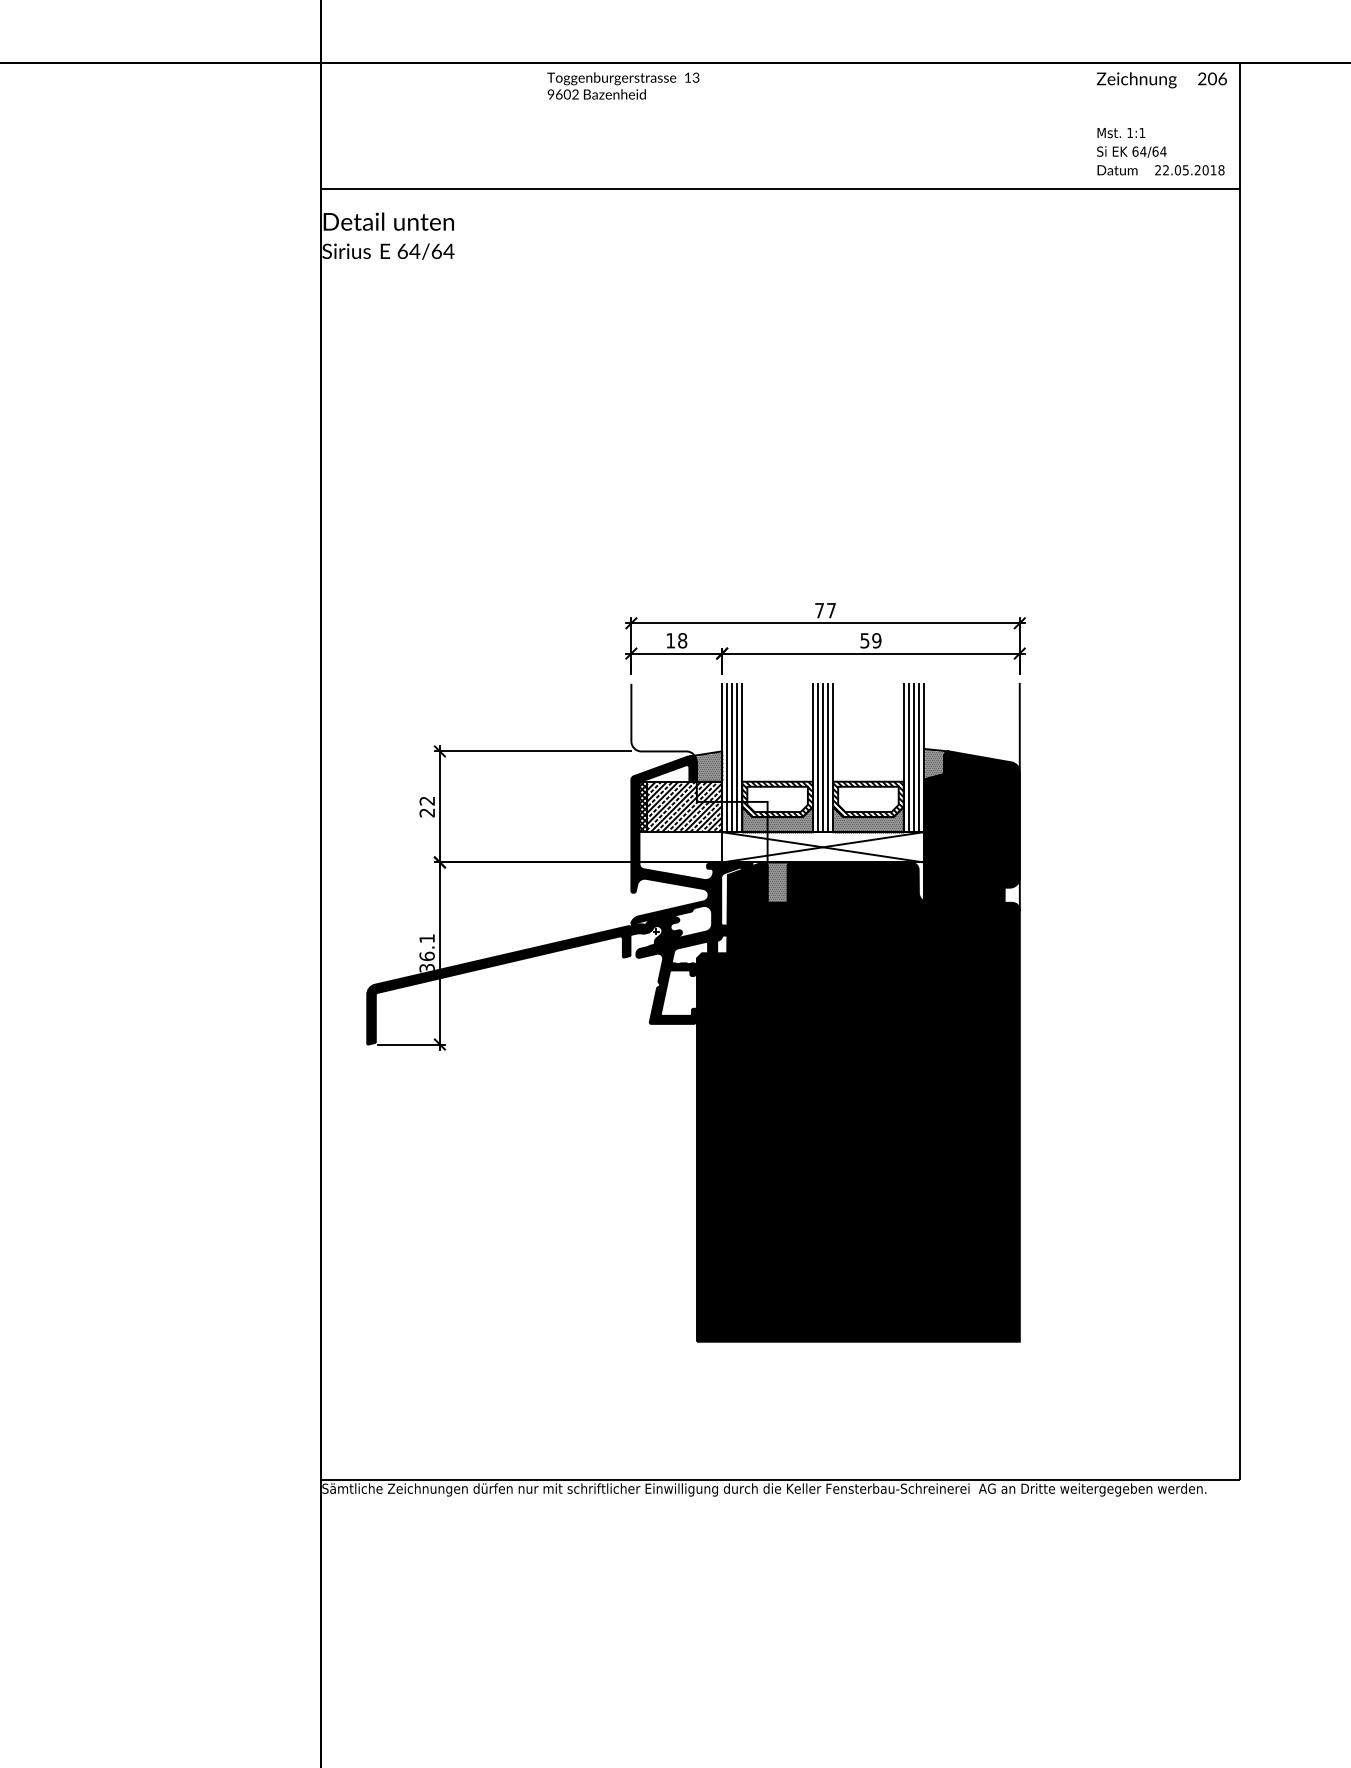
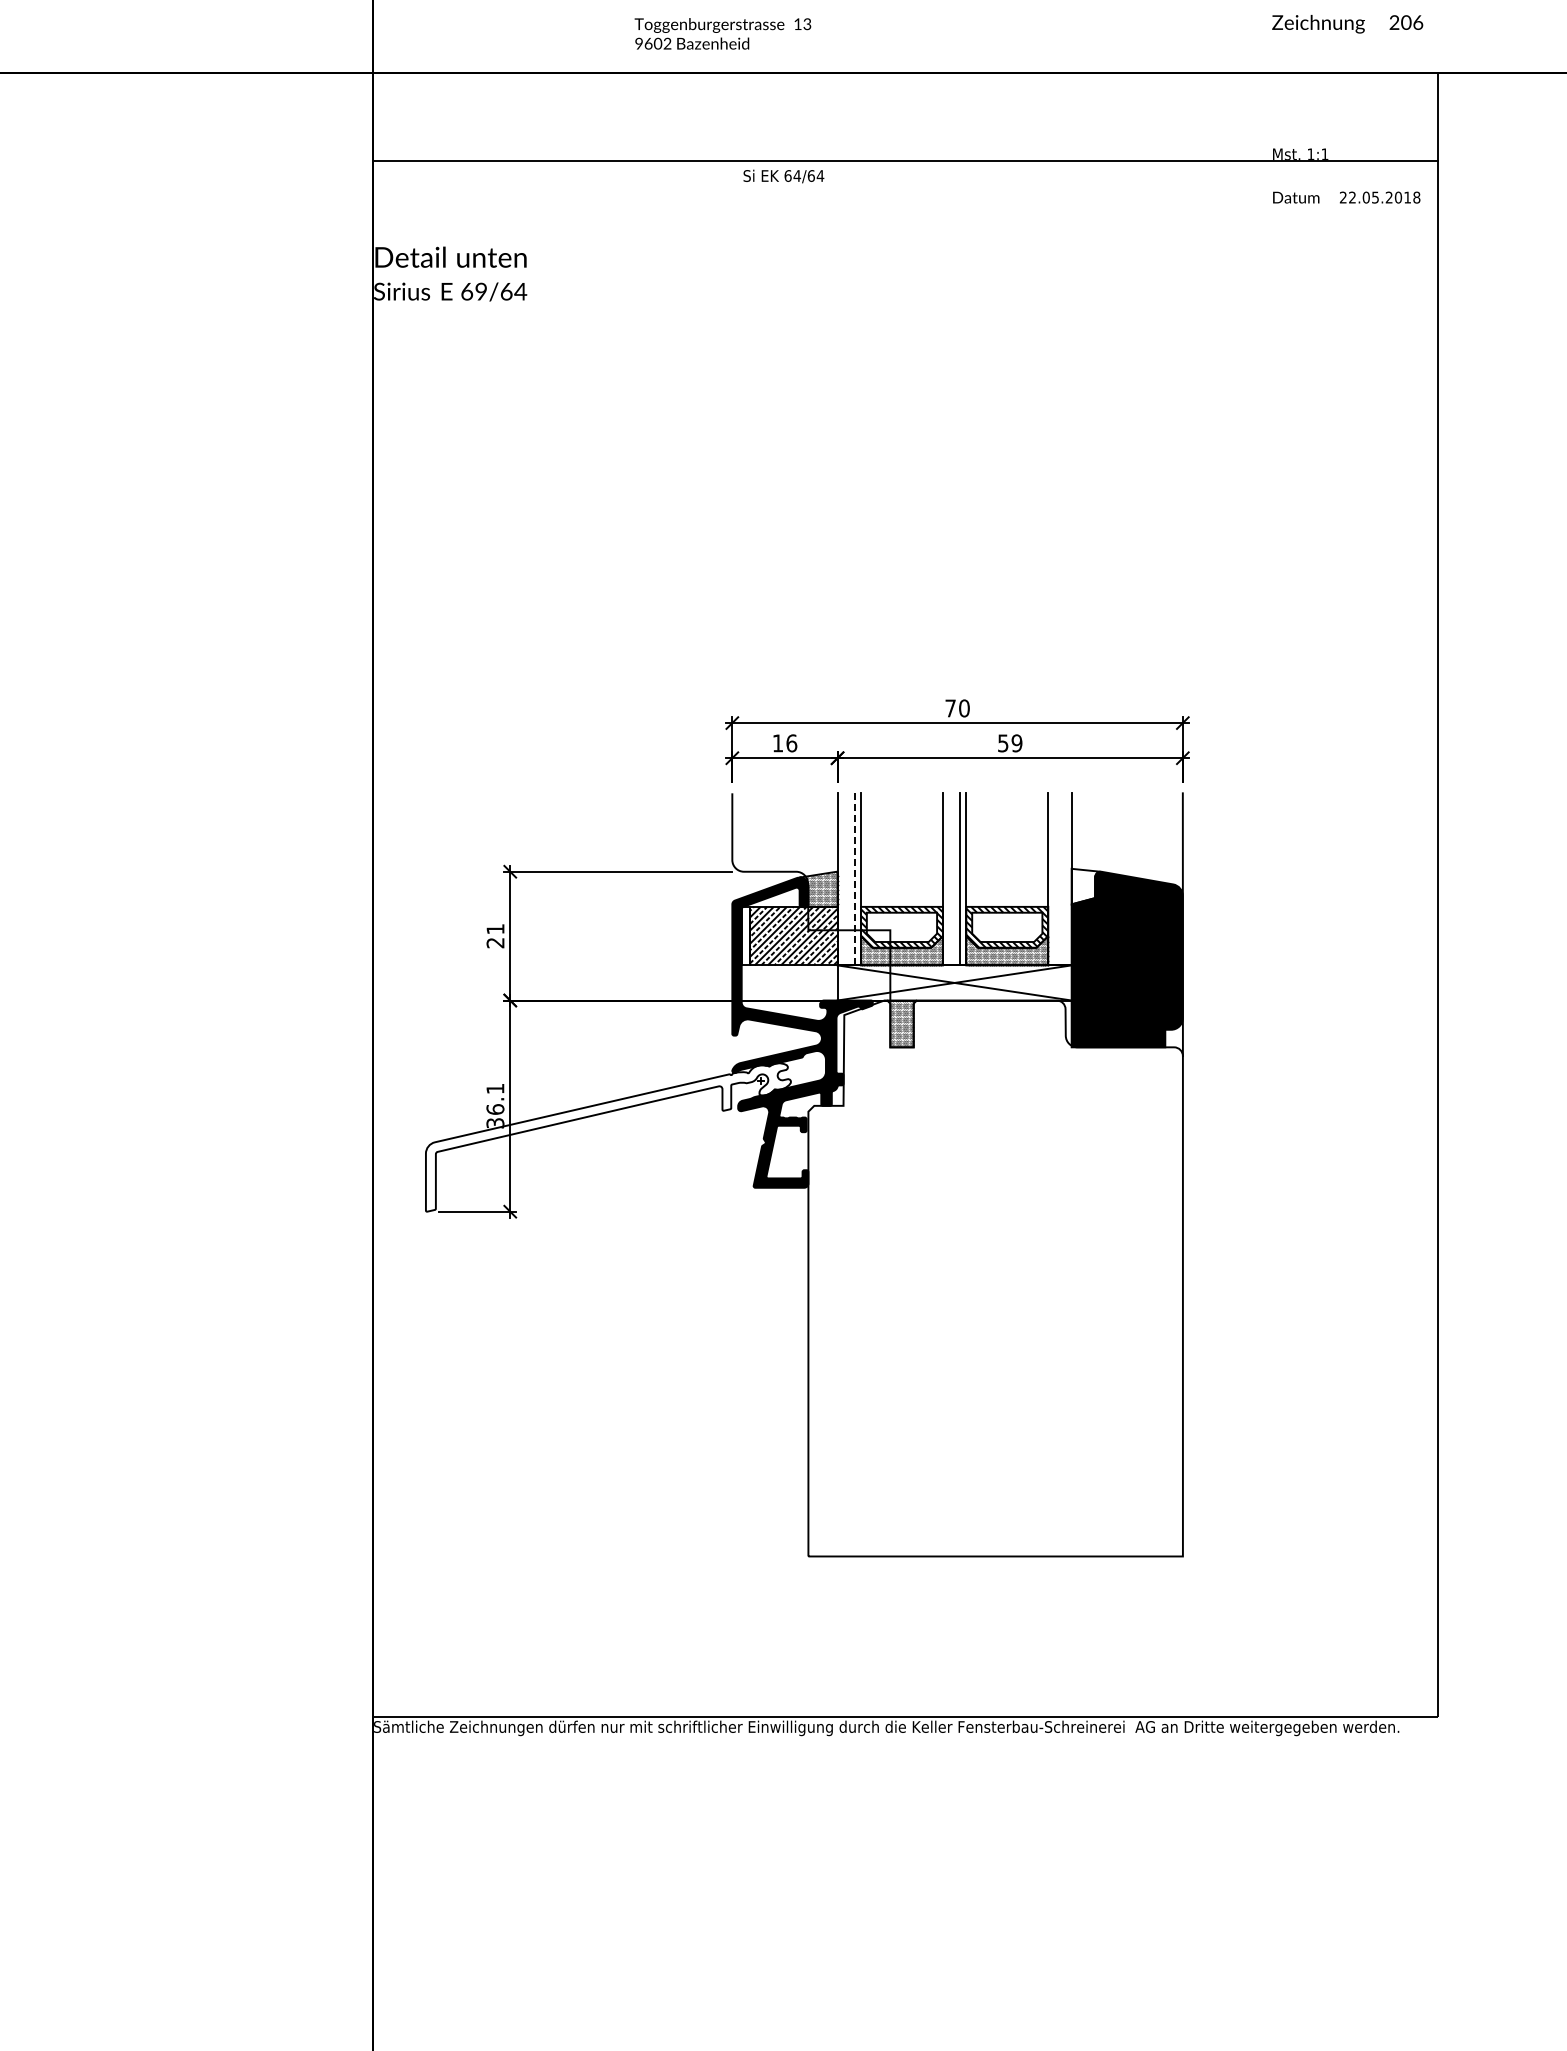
text: (1161, 80) -> (1347, 24), moved
text: (622, 85) -> (722, 33), moved
text: (1131, 152) -> (783, 176), moved
line: (779, 189) -> (904, 160), moved
text: (414, 251) -> (480, 291), 64/64 -> 69/64
text: (831, 610) -> (964, 708), 77 -> 70
text: (682, 640) -> (791, 743), 18 -> 16
line: (737, 757) -> (855, 878), solid -> dashed
line: (727, 758) -> (843, 879), removed
line: (732, 758) -> (849, 879), removed
line: (817, 758) -> (948, 879), removed
line: (822, 758) -> (954, 879), removed
line: (909, 758) -> (1054, 879), removed
line: (913, 758) -> (1059, 879), removed
line: (918, 758) -> (1065, 879), removed
hatch: (934, 764) -> (1084, 886), removed
text: (427, 801) -> (495, 929), 22 -> 21
hatch: (642, 806) -> (745, 935), removed
fill: (523, 980) -> (607, 1137), removed
fill: (858, 1102) -> (995, 1278), removed

